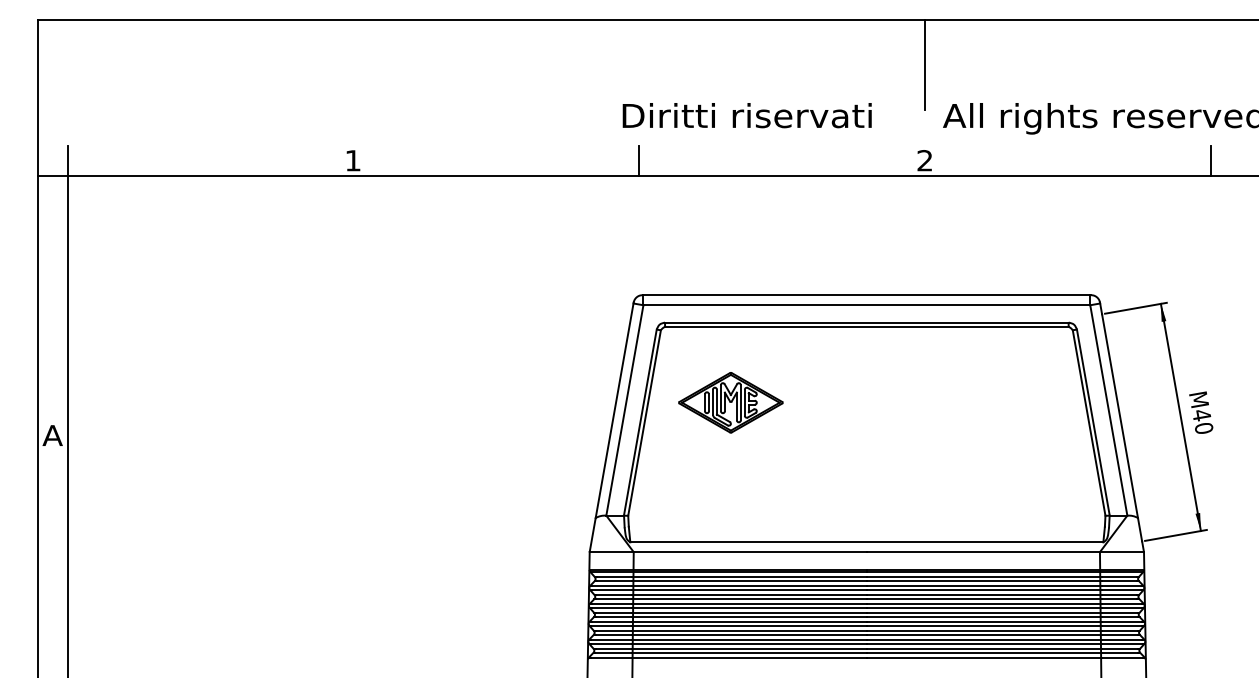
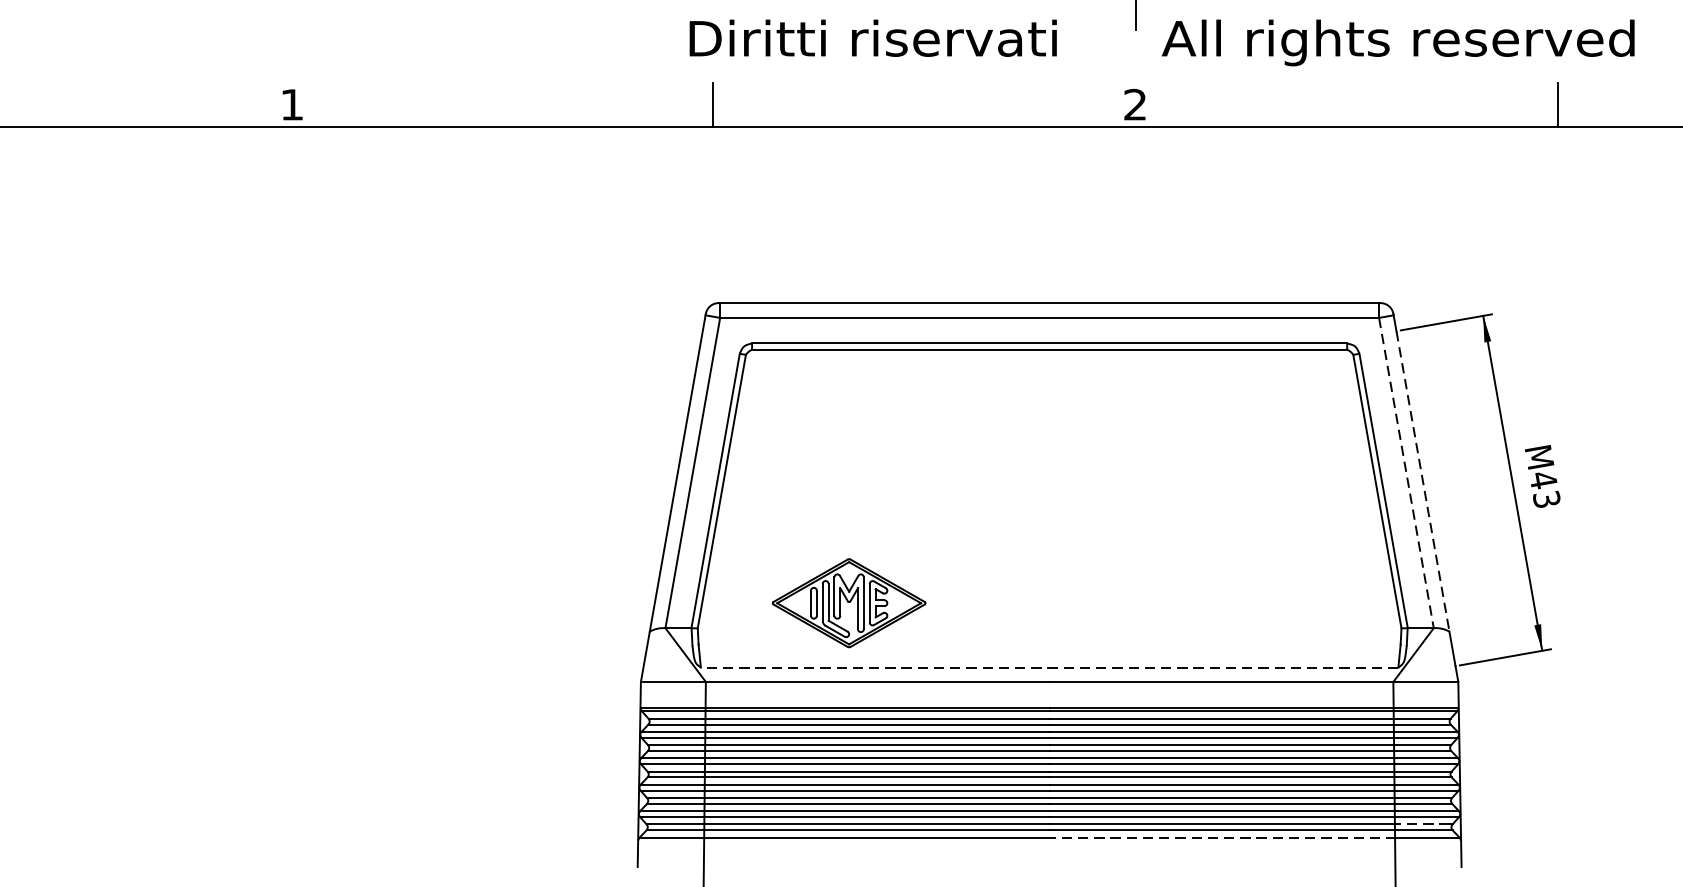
part: (730, 402) -> (848, 602), moved
line: (1108, 410) -> (1405, 473), solid -> dashed
line: (1120, 416) -> (1423, 481), solid -> dashed
text: (1203, 428) -> (1546, 499), M40 -> M43
line: (866, 542) -> (1049, 667), solid -> dashed
line: (1119, 648) -> (1422, 824), solid -> dashed
line: (984, 657) -> (1223, 837), solid -> dashed

